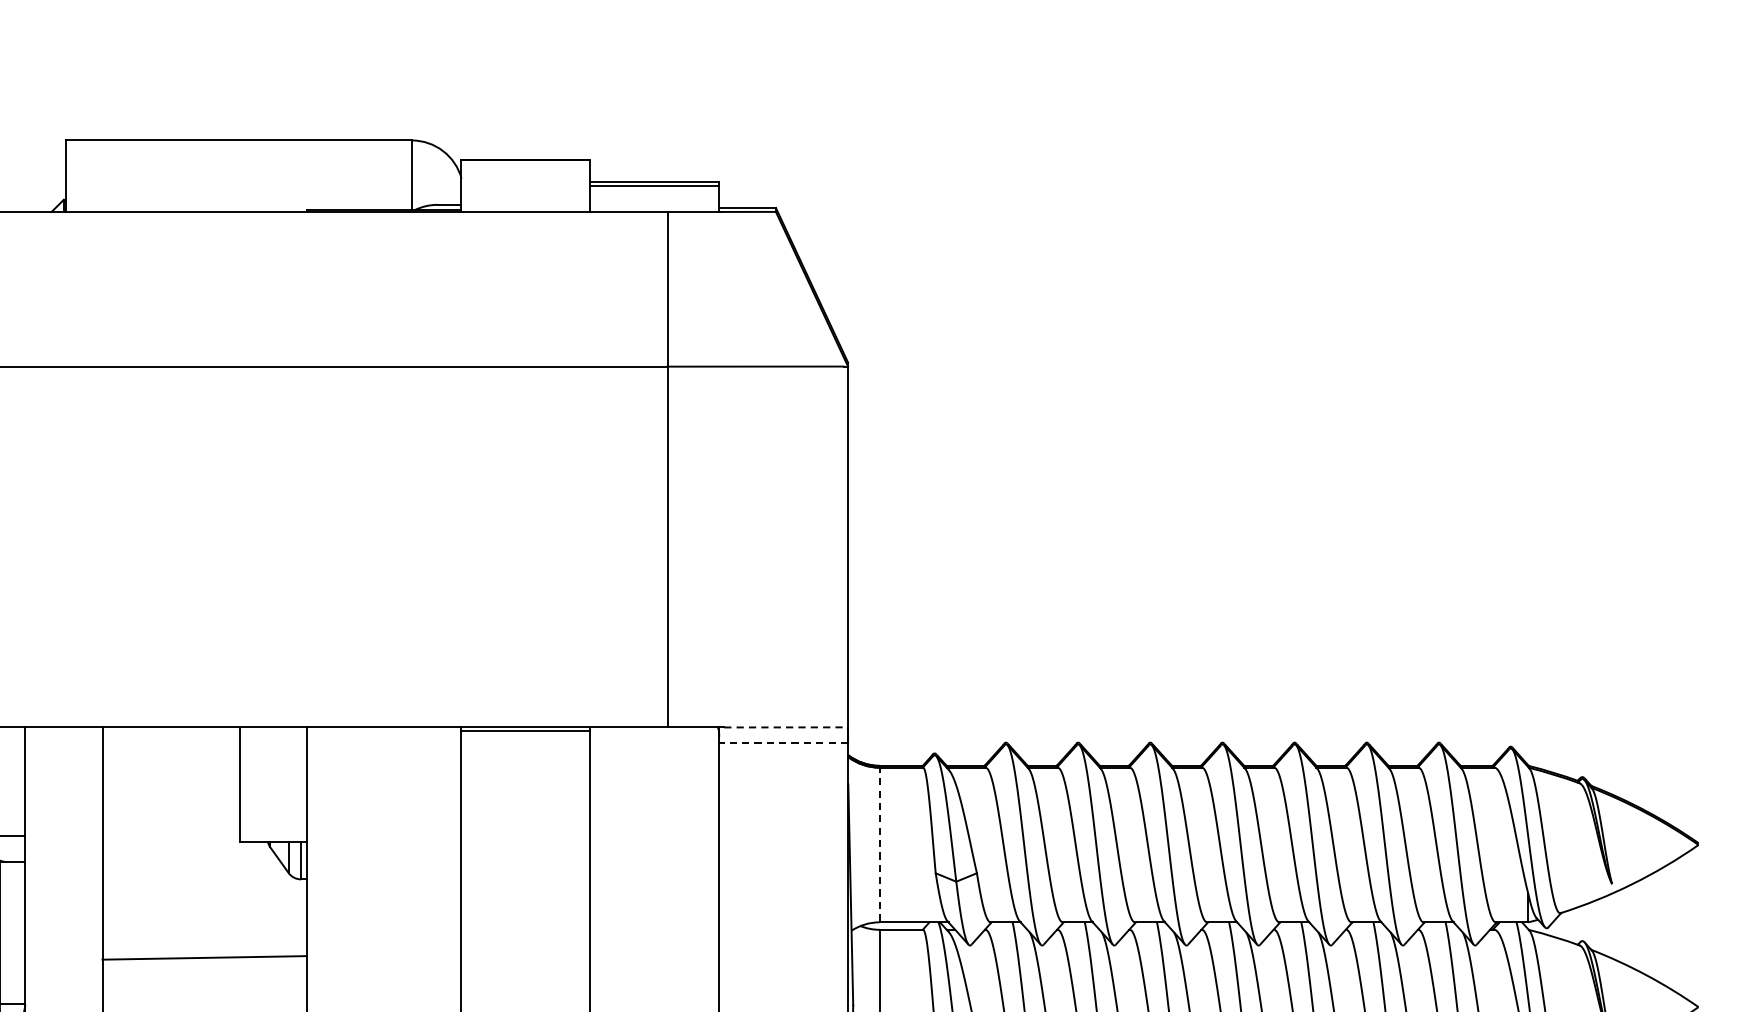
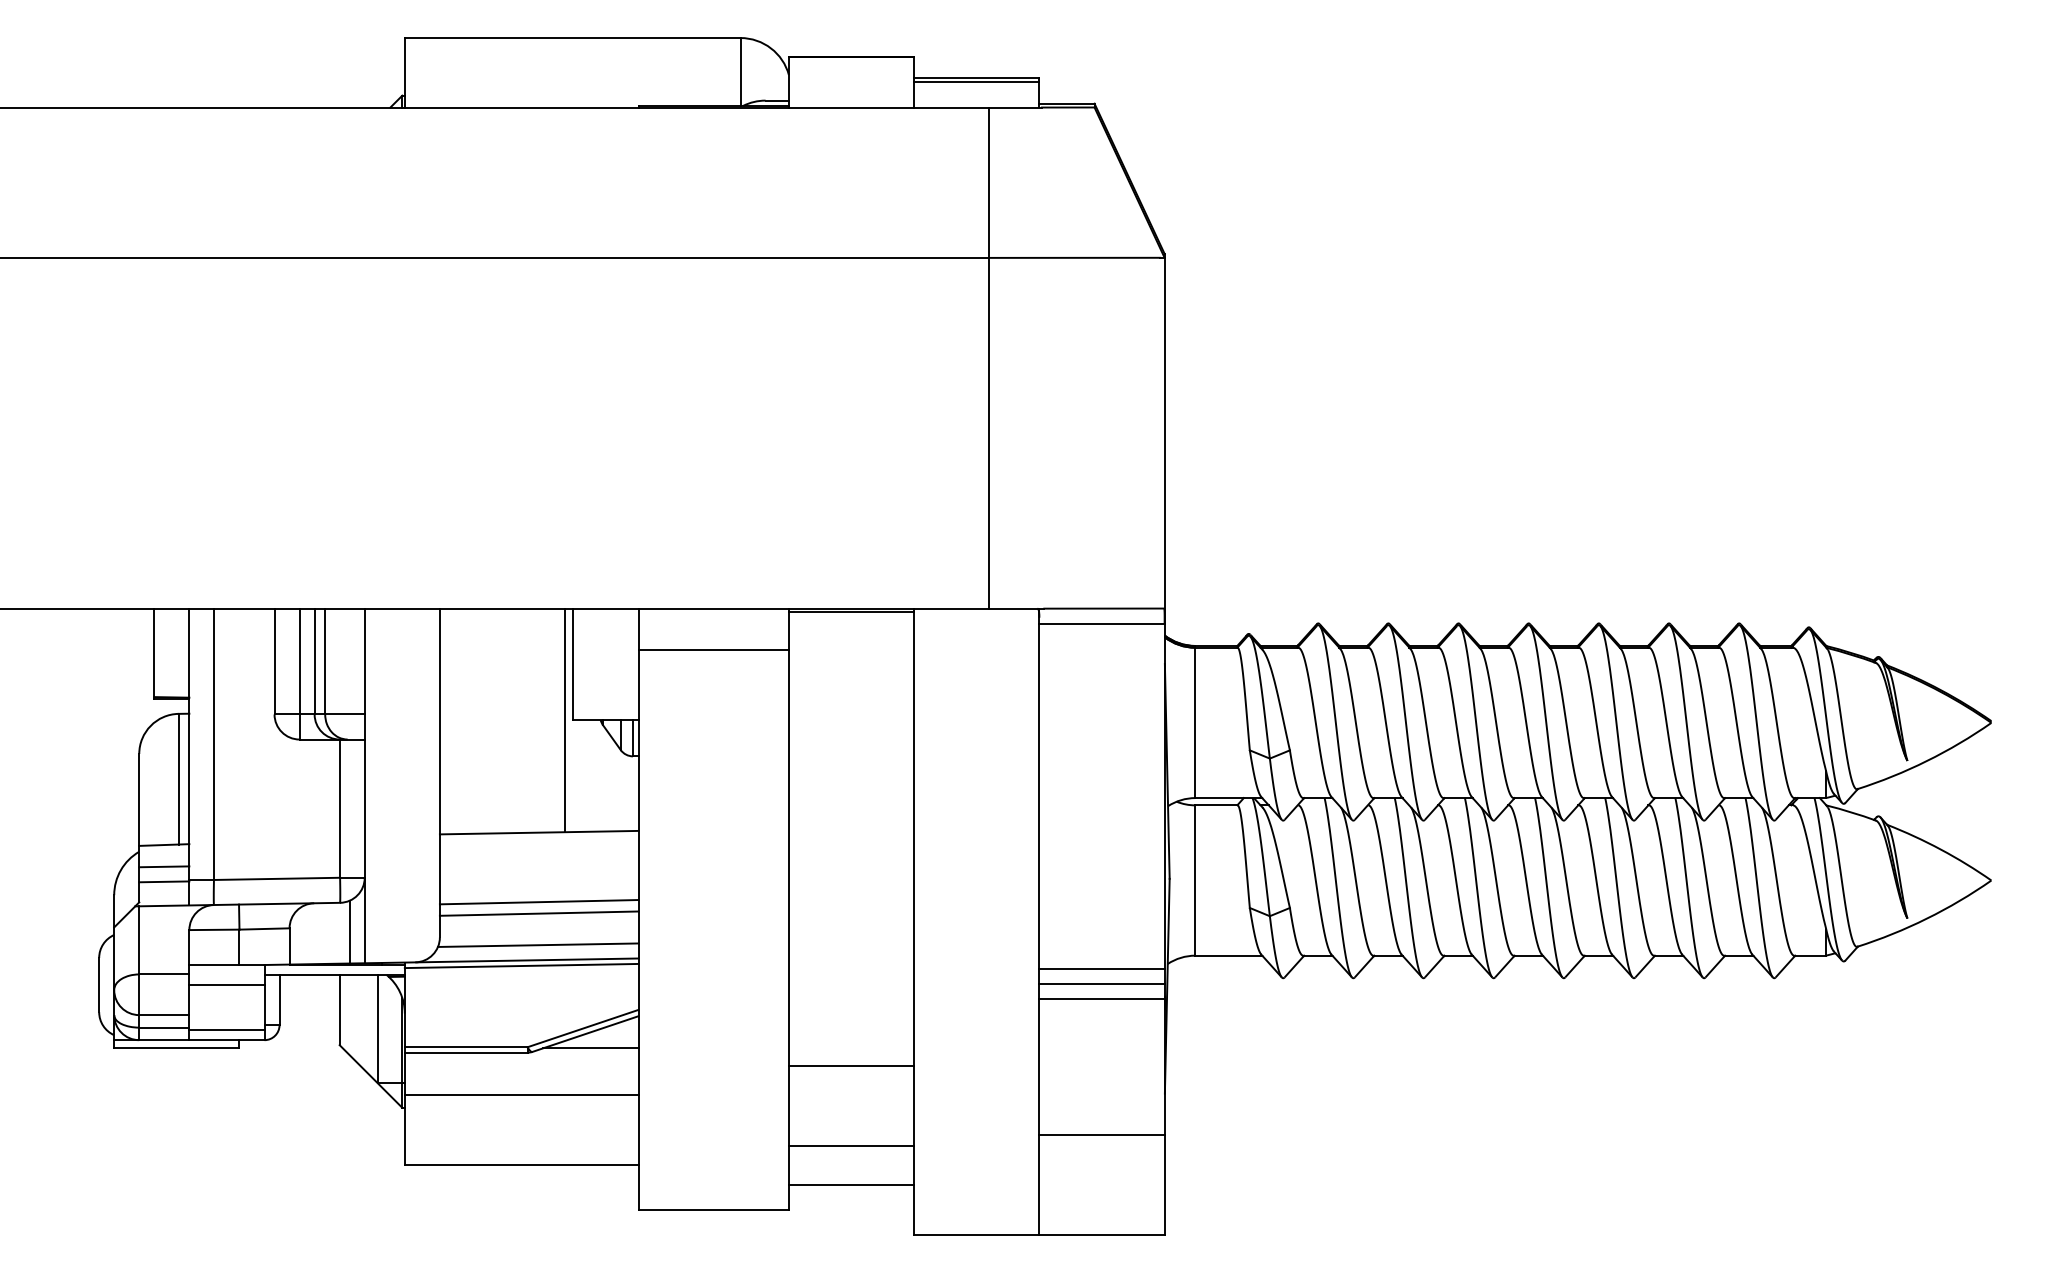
line: (786, 727) -> (1104, 608), dashed -> solid
line: (784, 742) -> (1102, 623), dashed -> solid
line: (383, 770) -> (713, 650), added
line: (231, 842) -> (565, 720), added
line: (879, 844) -> (1195, 722), dashed -> solid

